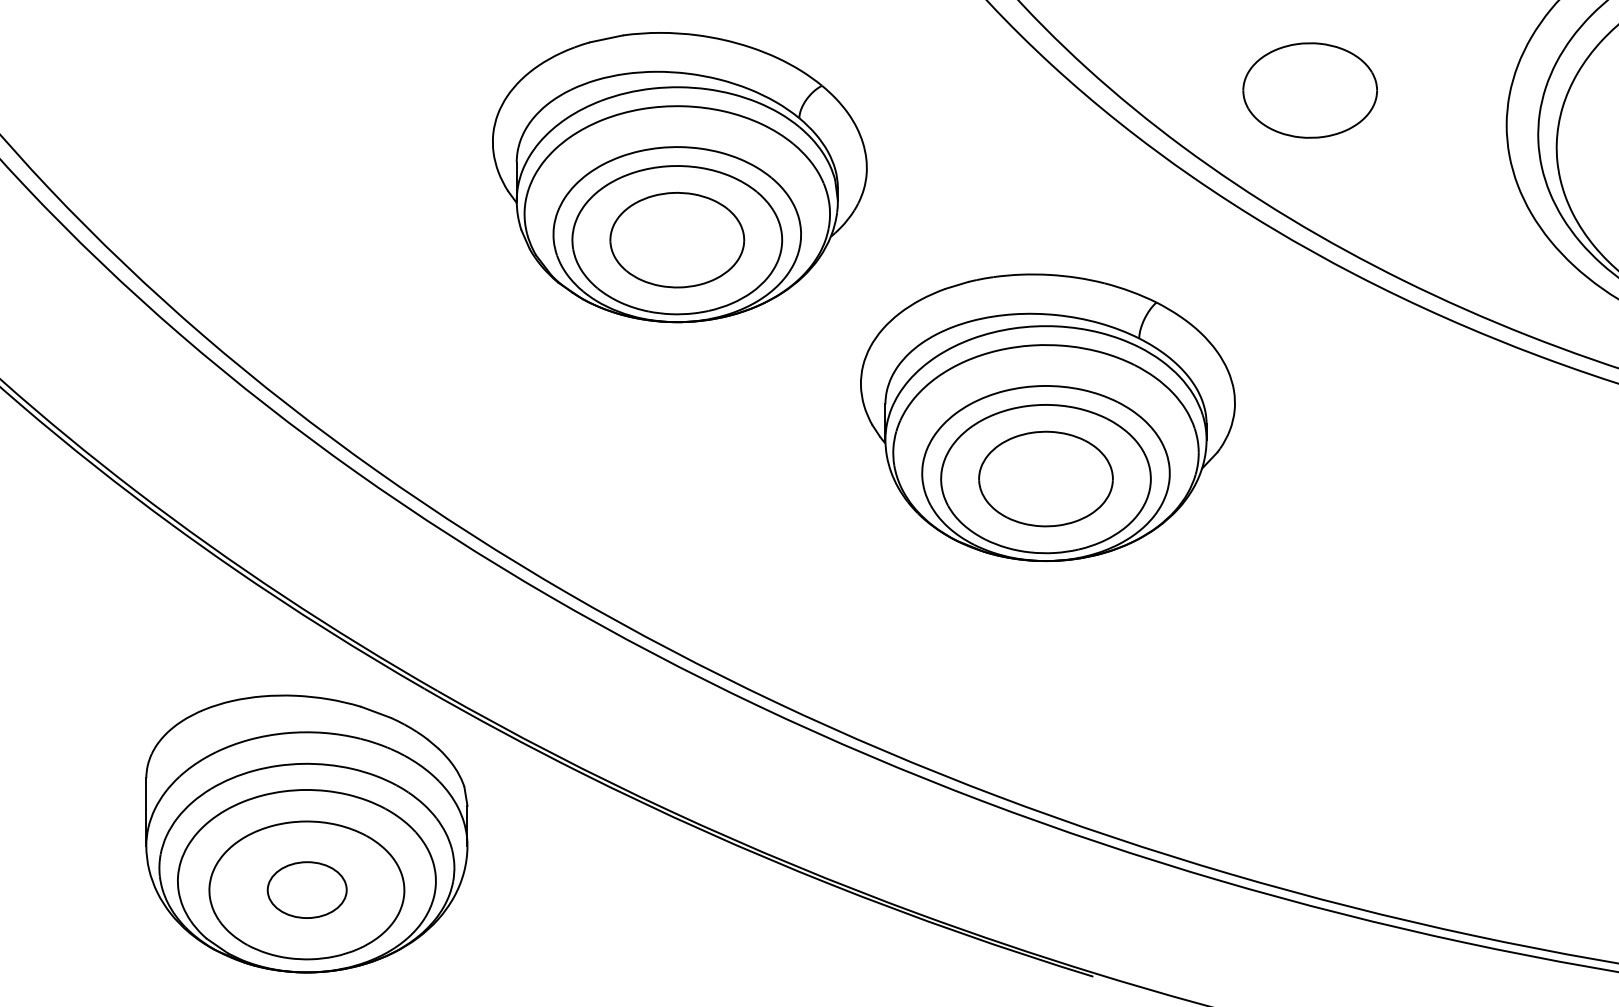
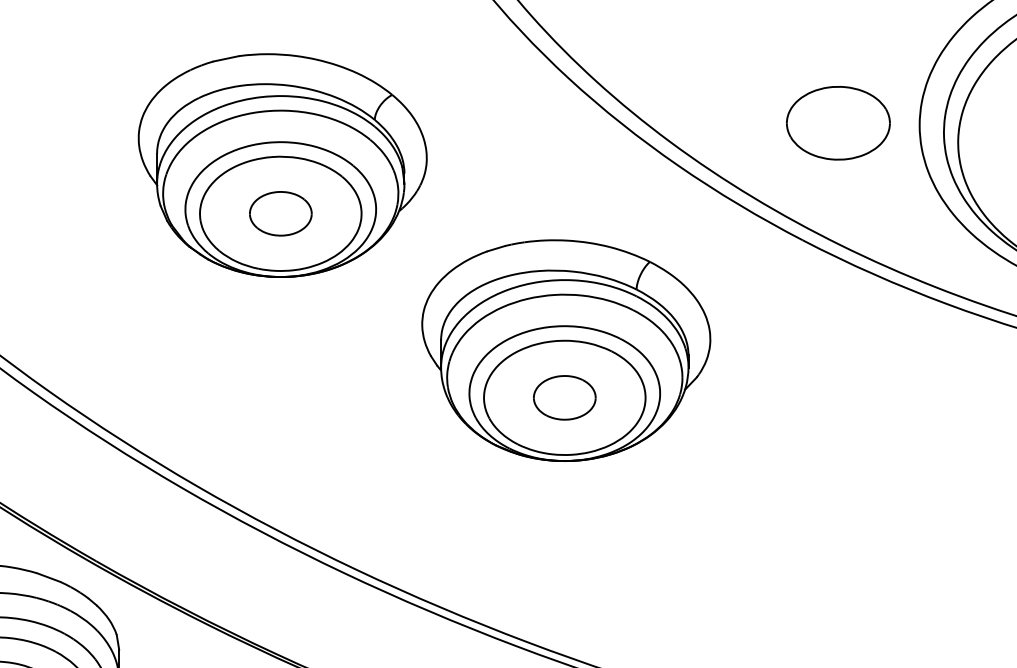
part: (1309, 90) -> (837, 123), moved
part: (677, 239) -> (280, 213), size x0.6
part: (1045, 478) -> (564, 397), size x0.6

